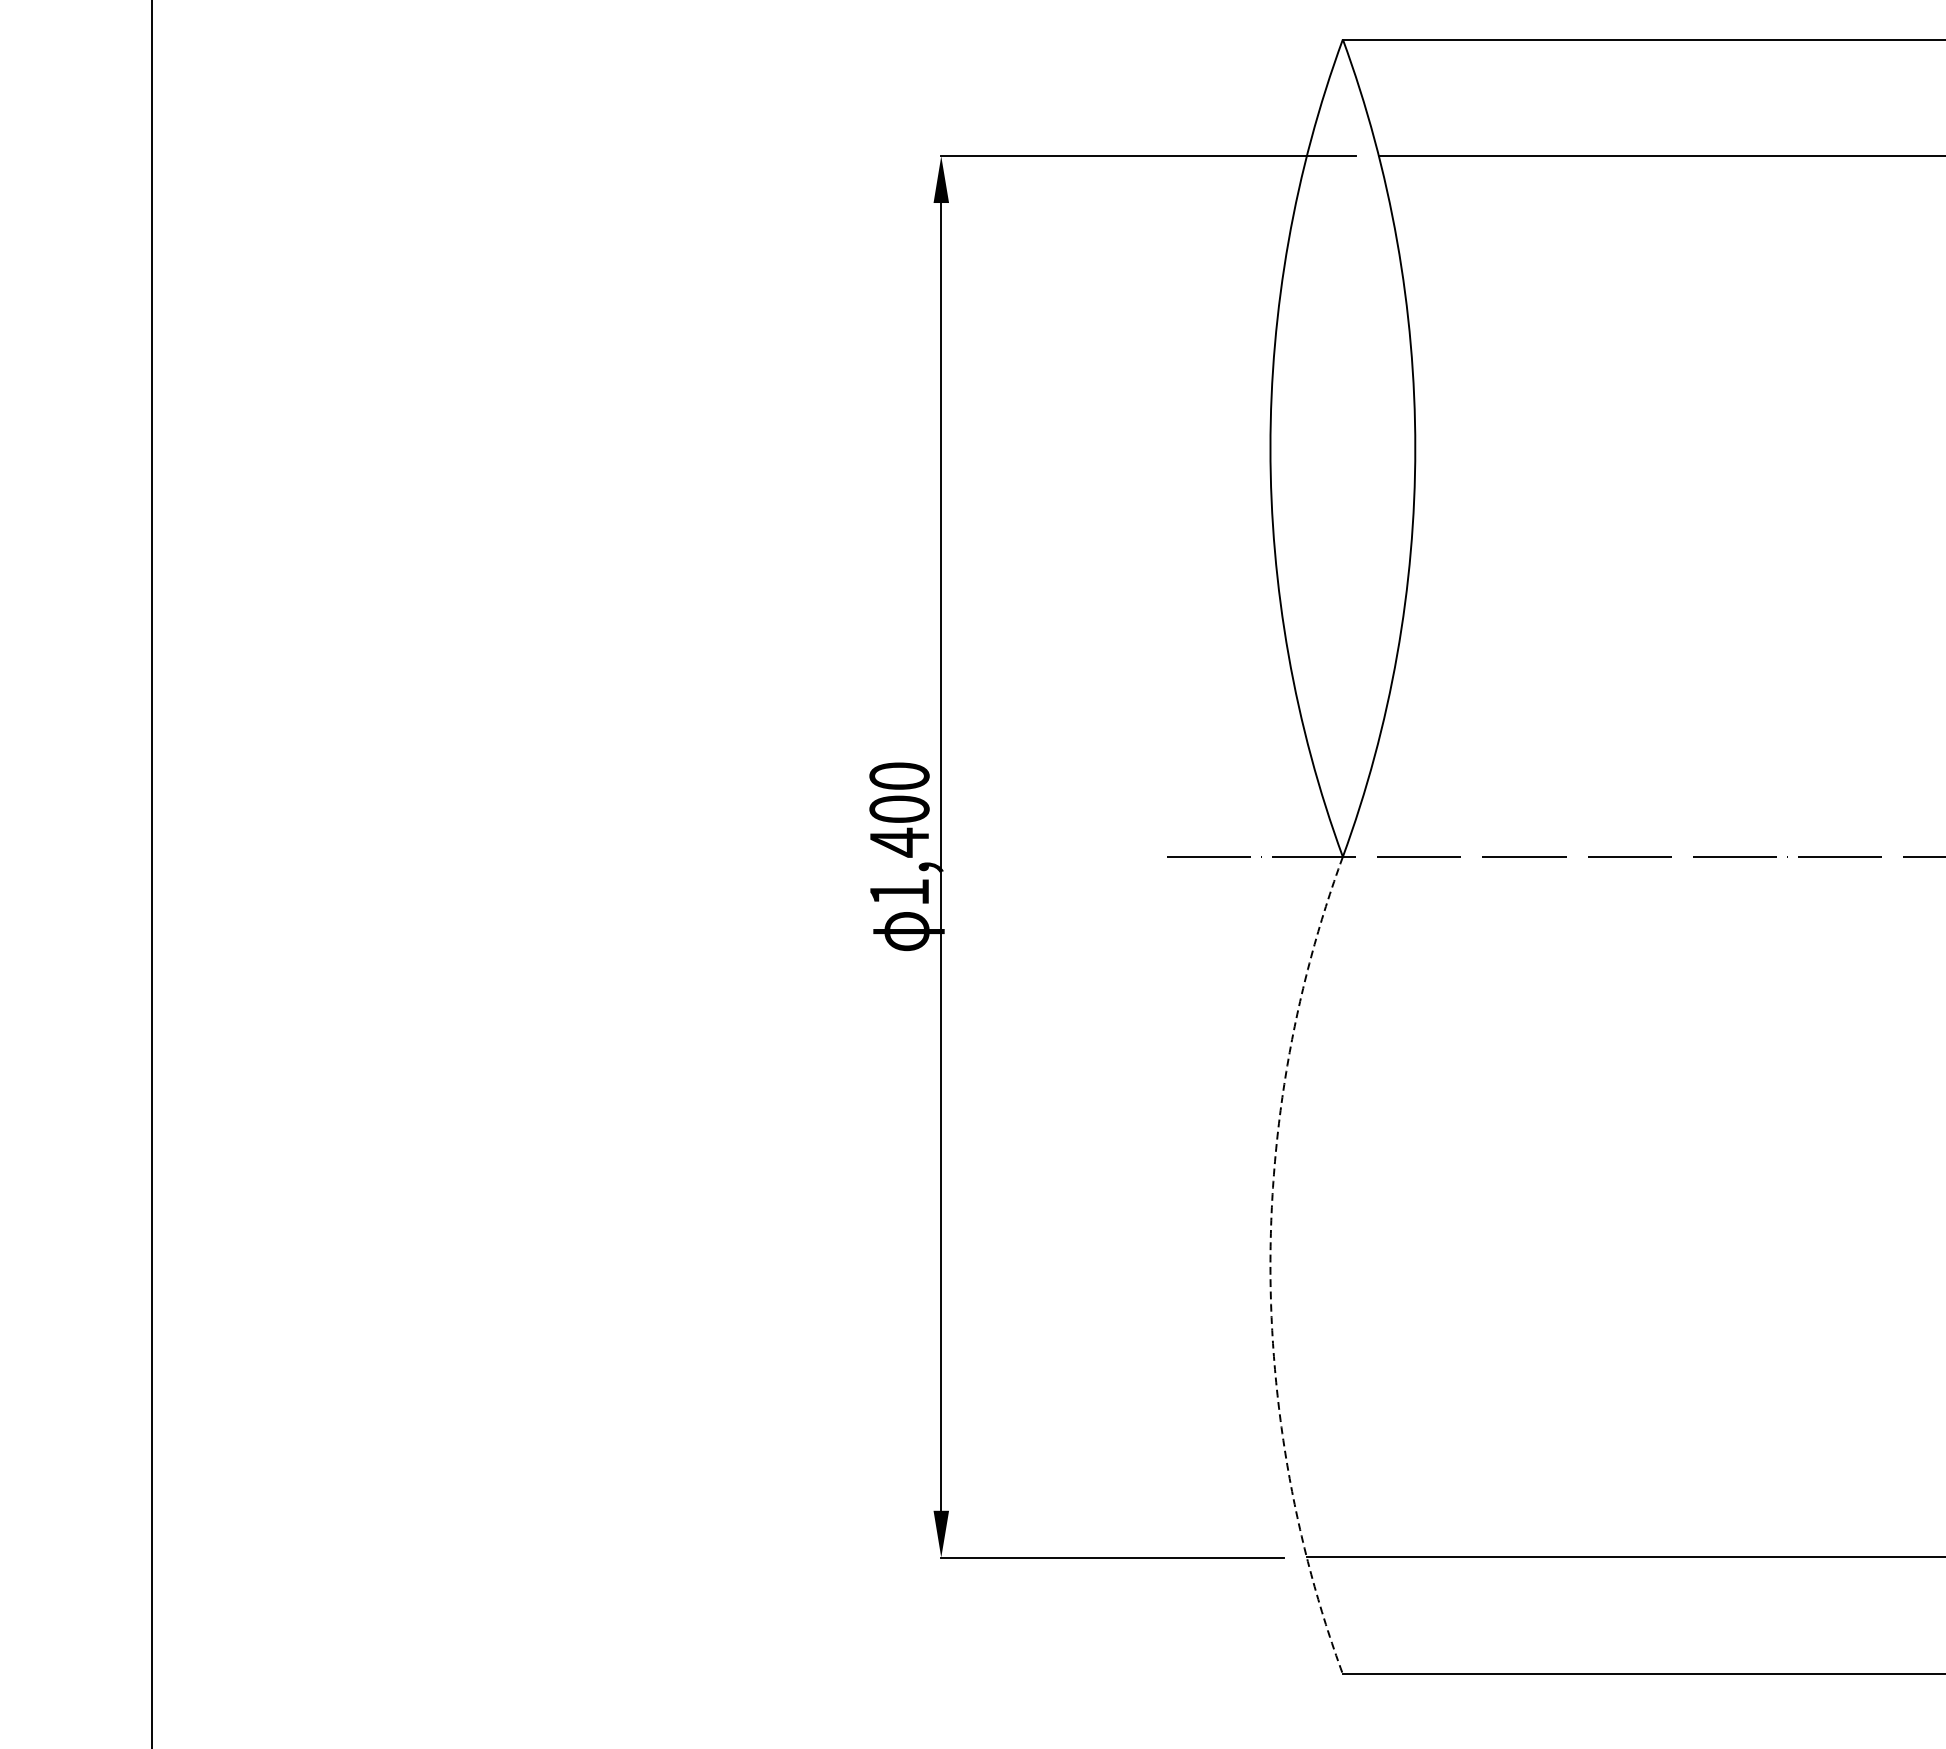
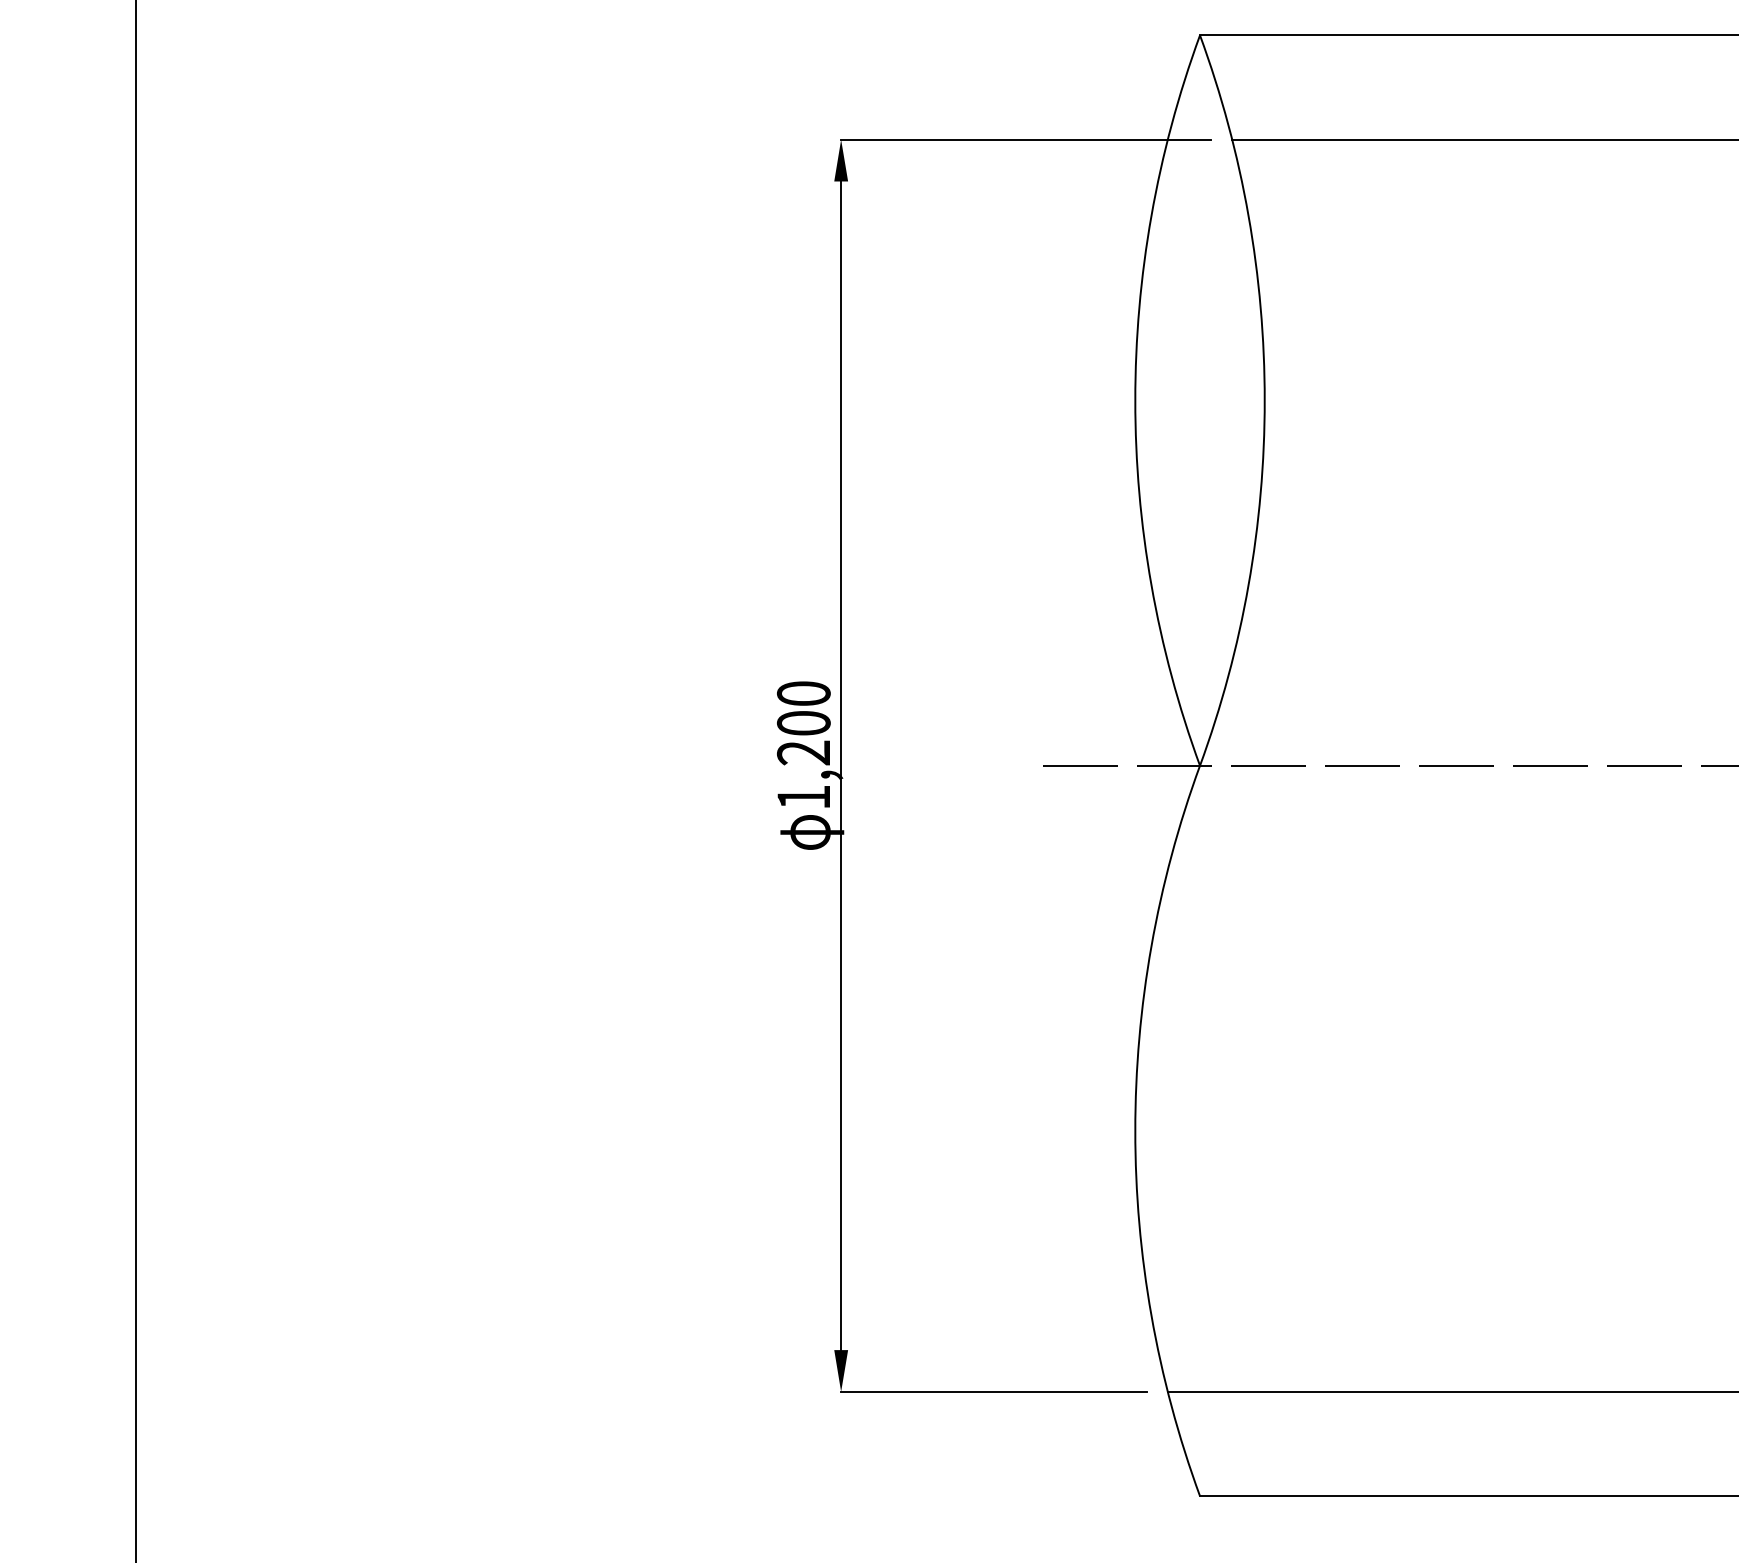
text: (899, 842) -> (803, 752), 1,400 -> 1,200
arc: (1270, 1265) -> (1135, 1130), dashed -> solid

